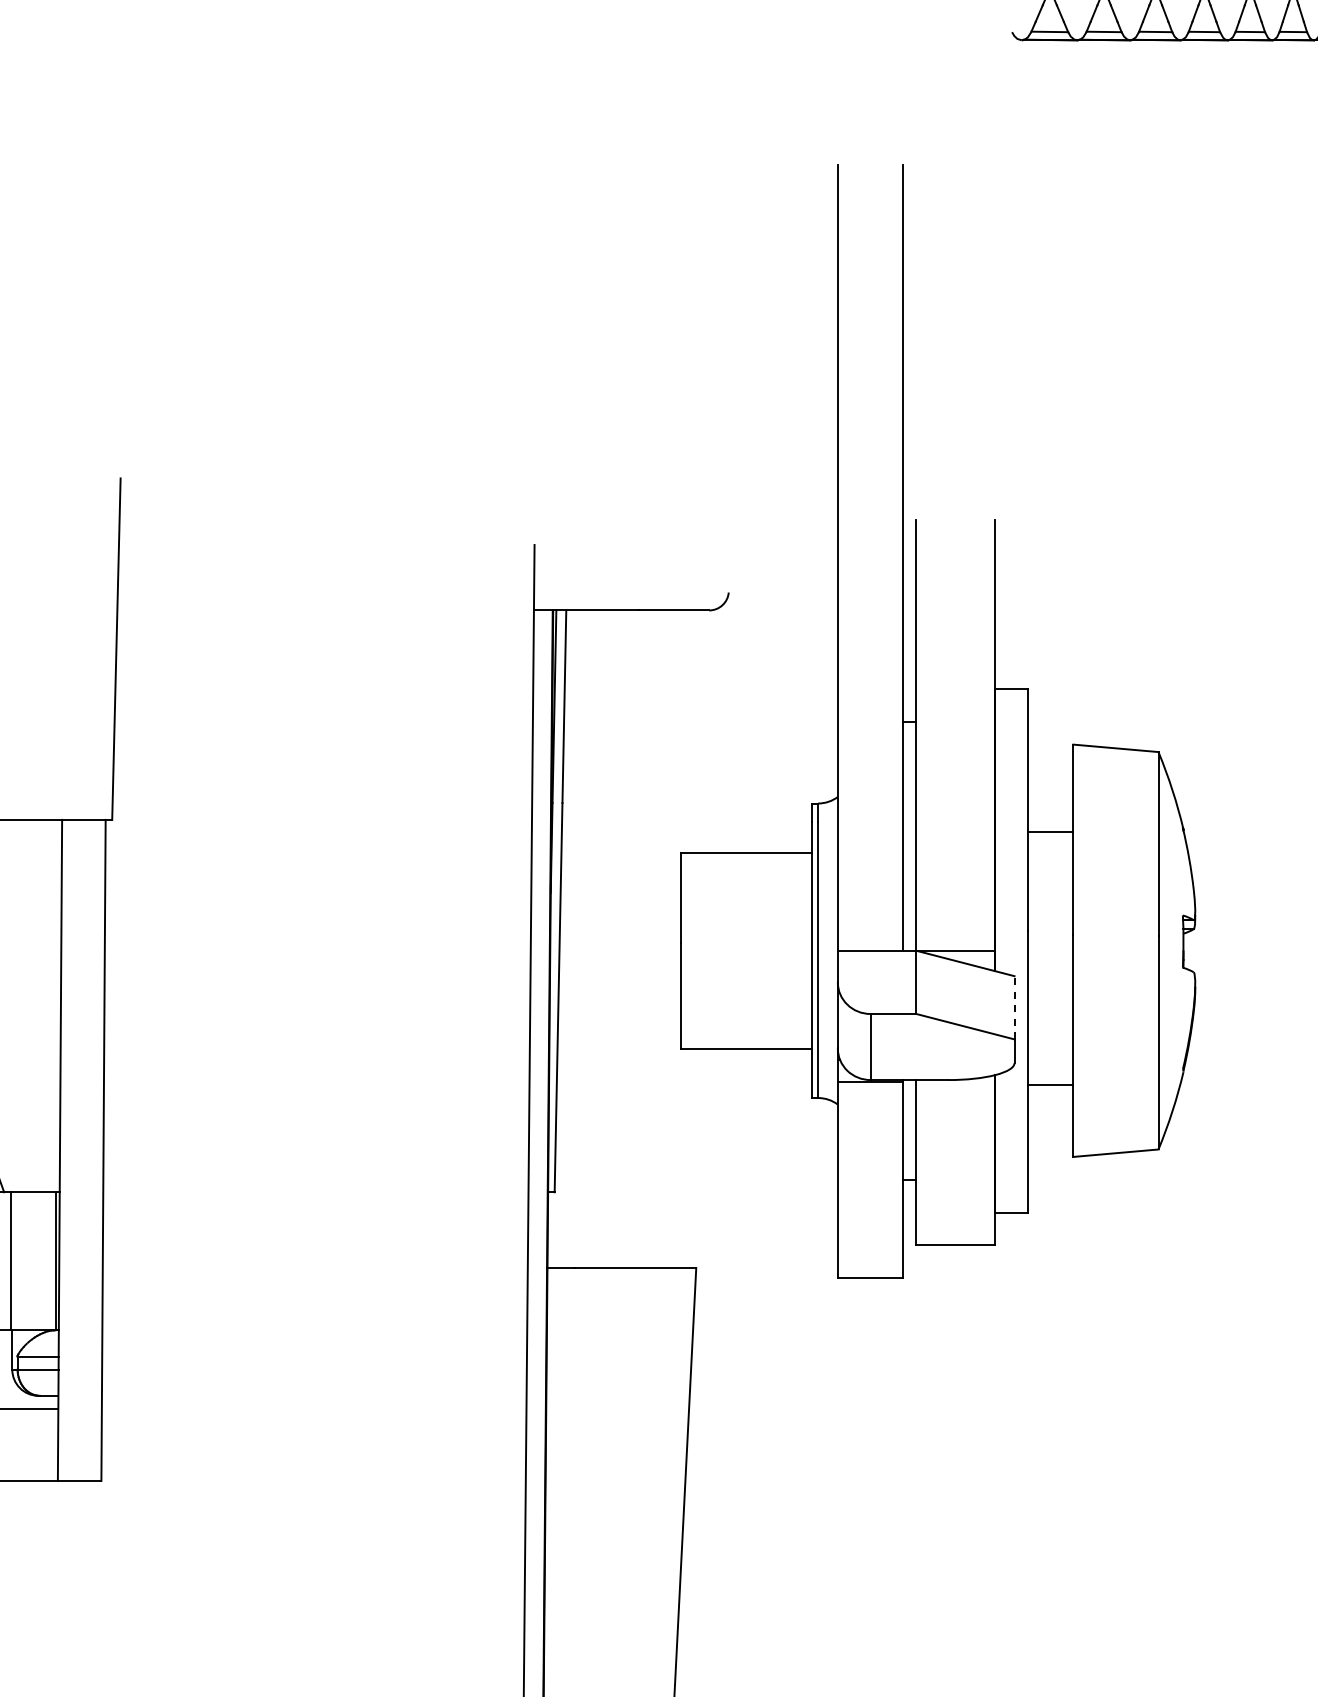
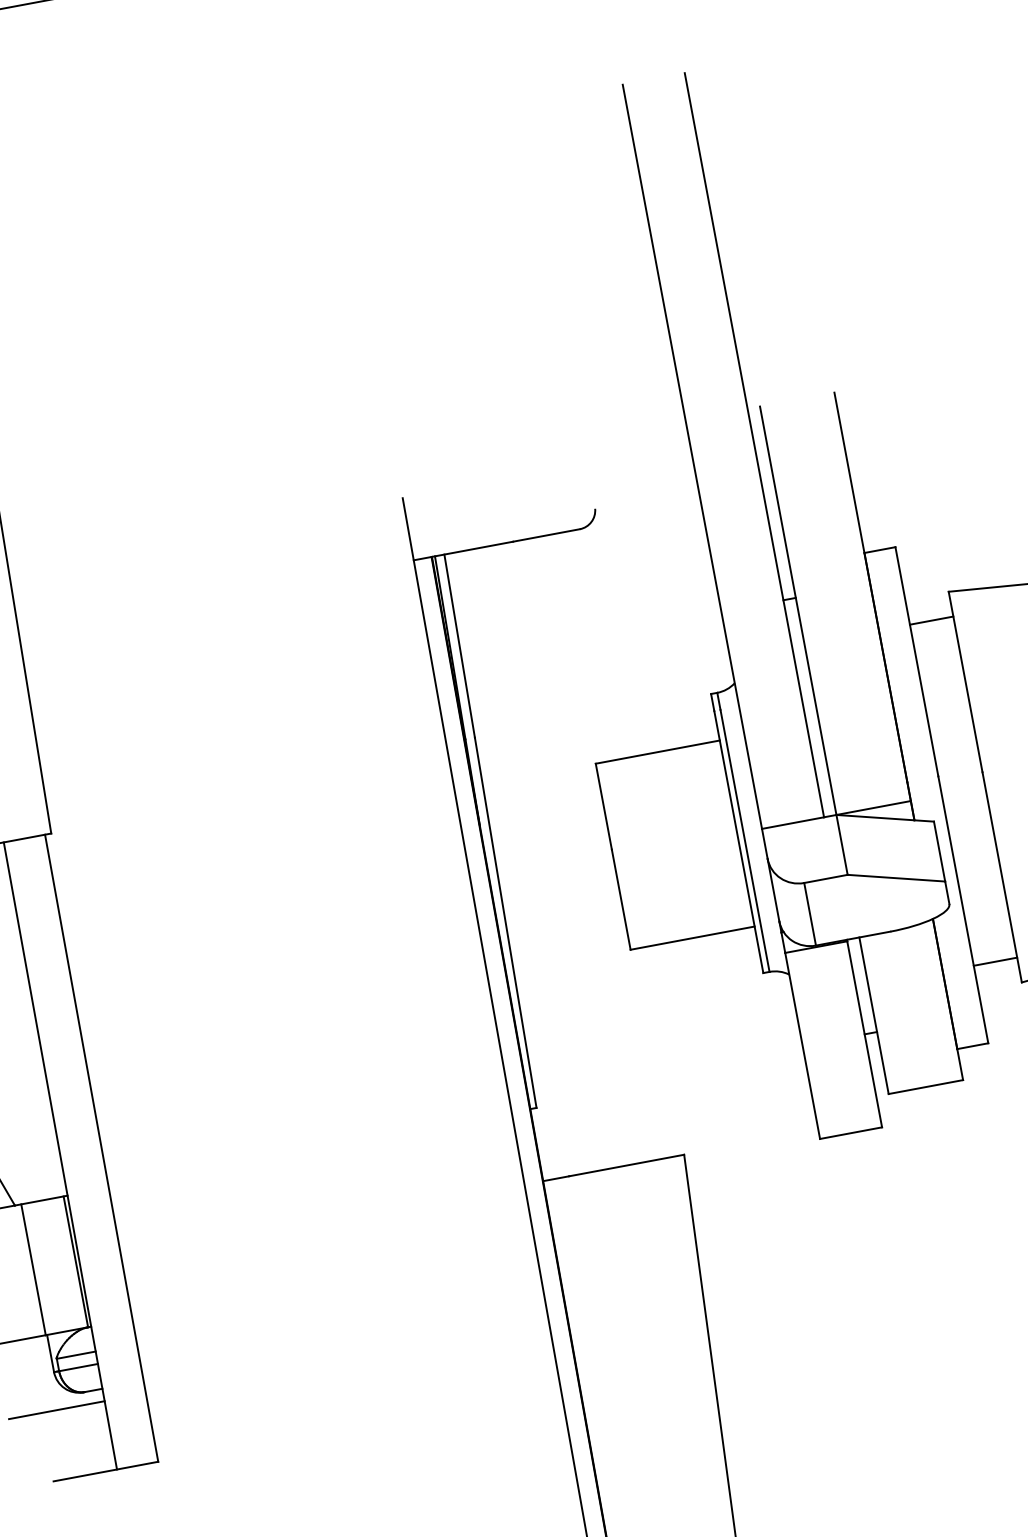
line: (1050, 831) -> (931, 620), moved
line: (1014, 1007) -> (939, 851), dashed -> solid
line: (1050, 1084) -> (995, 961), moved

